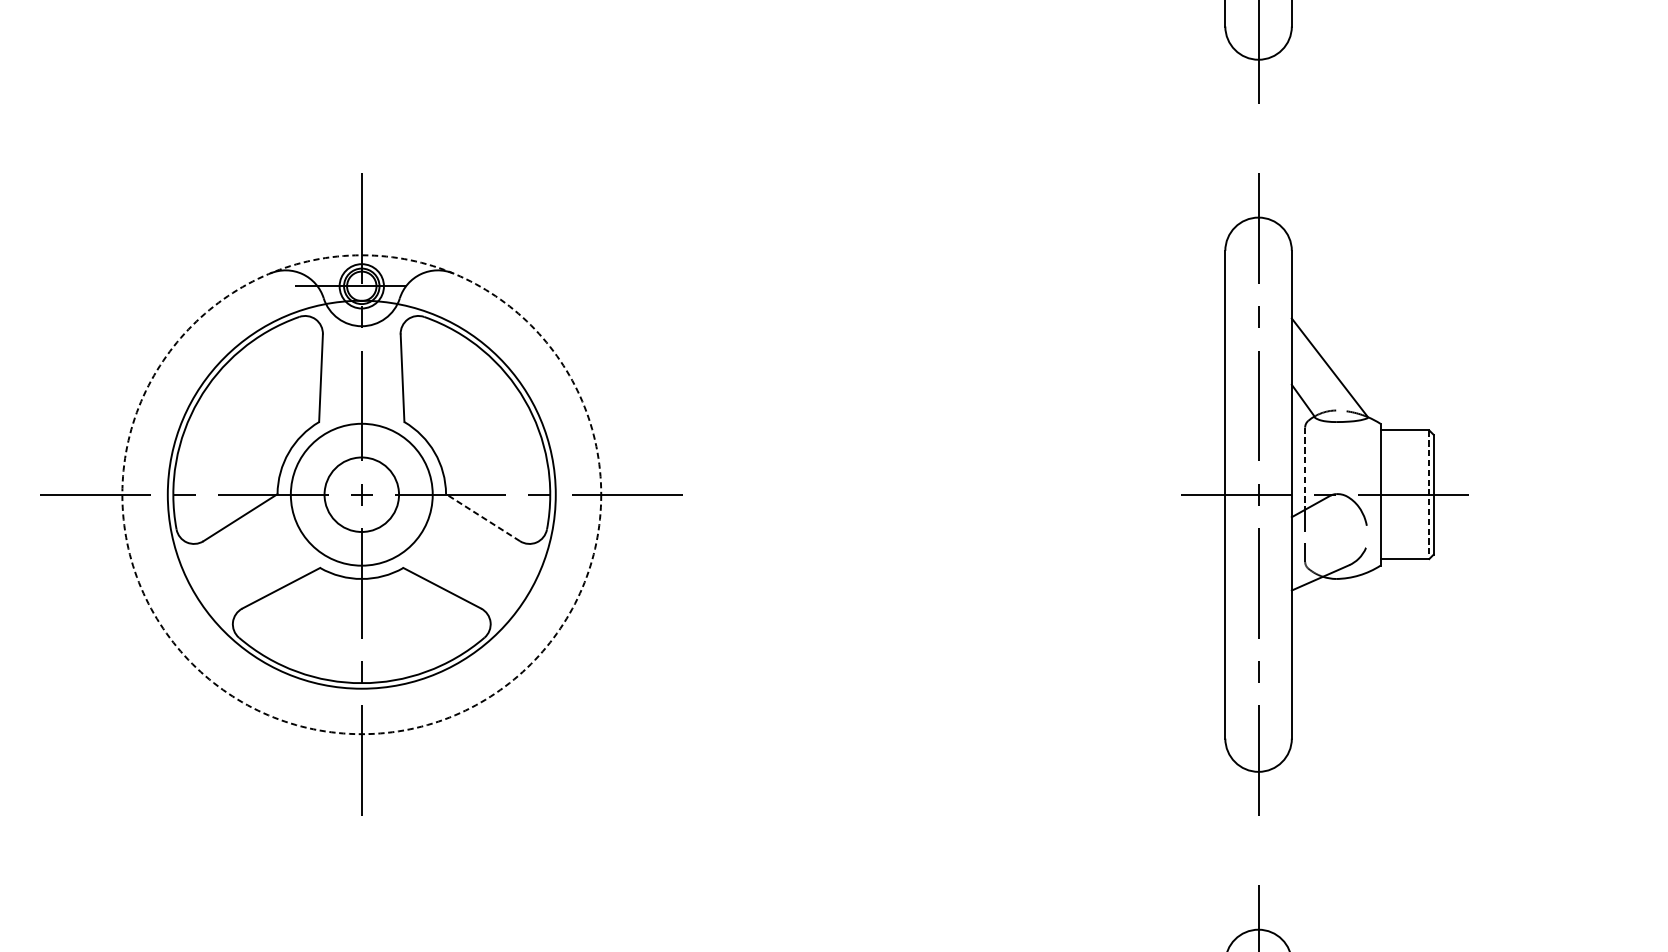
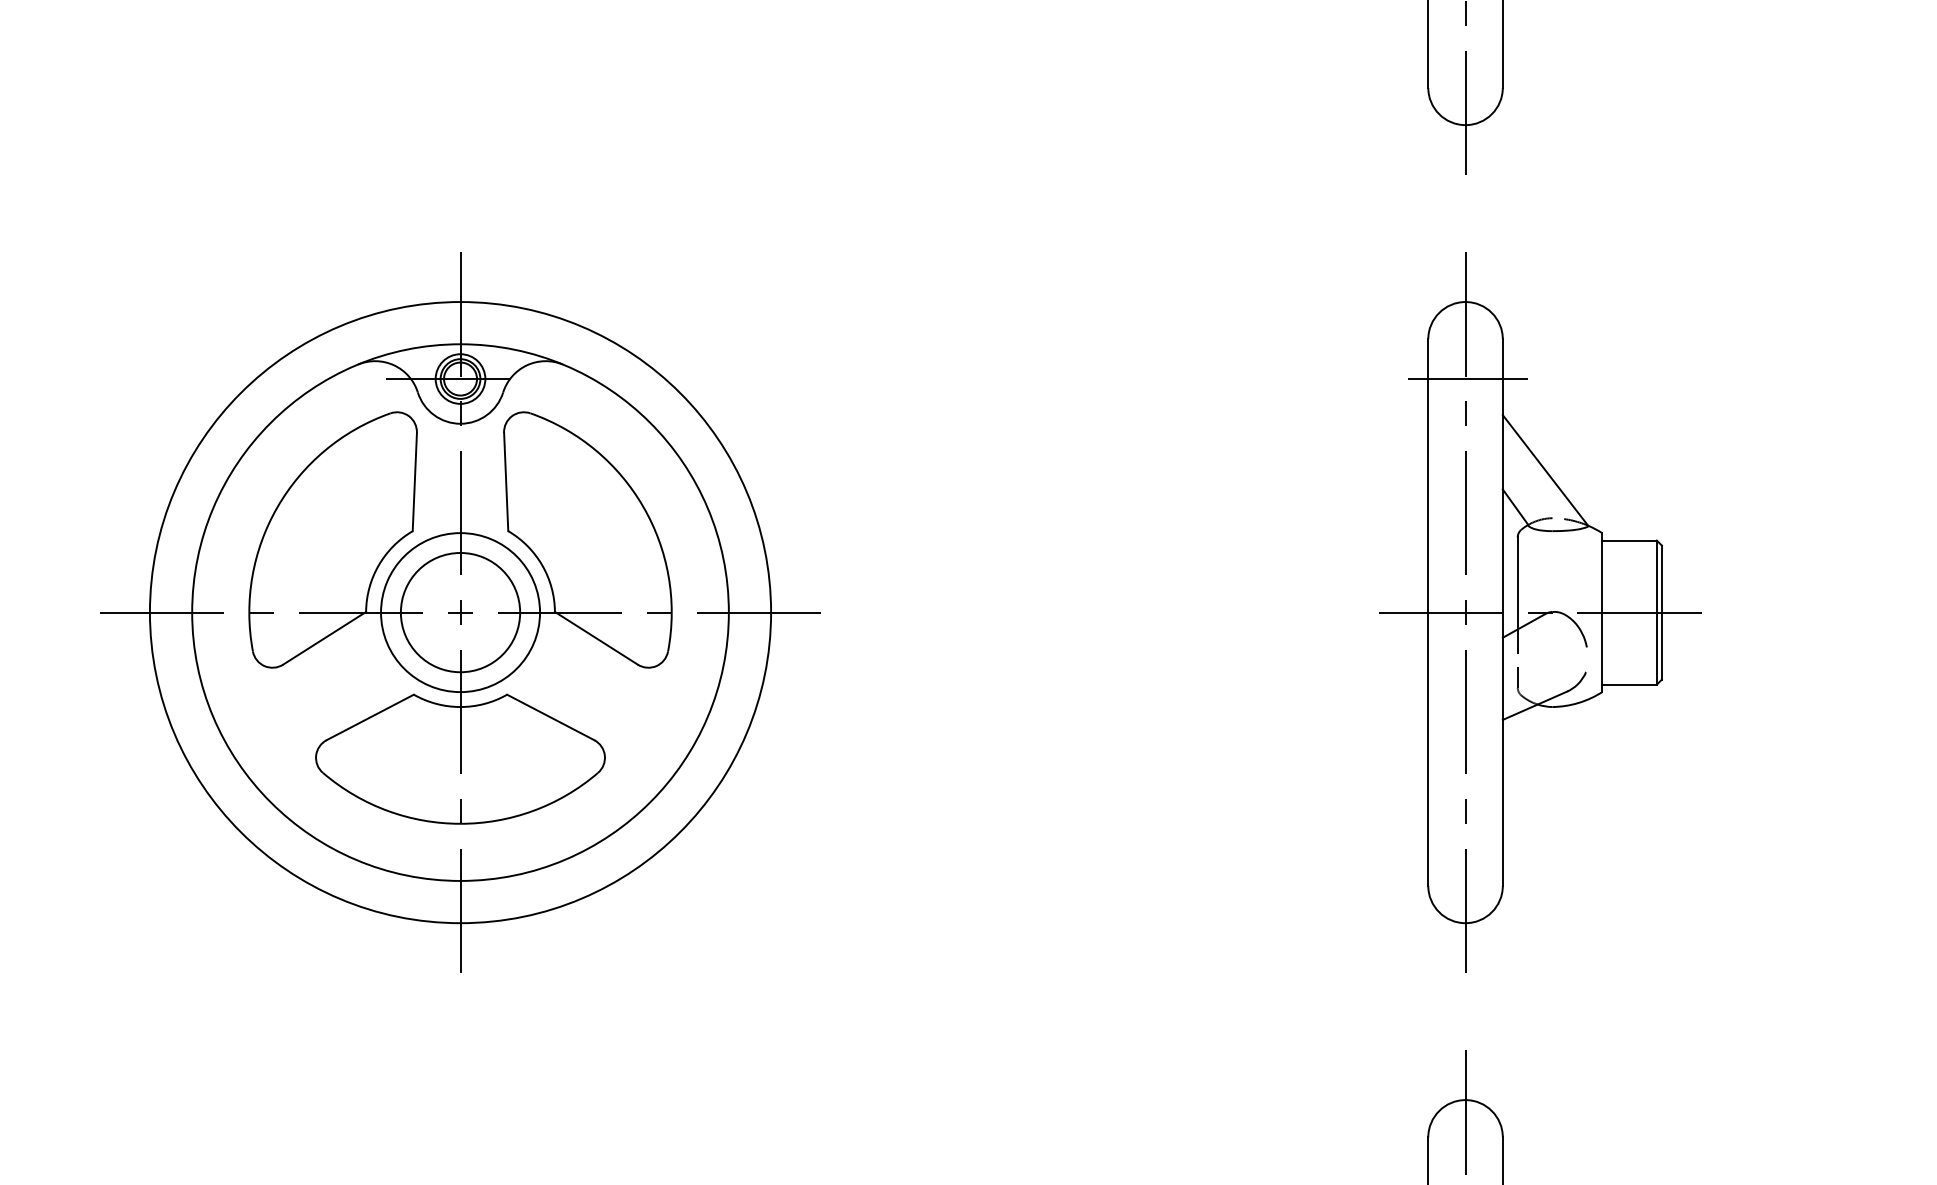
line: (1260, 286) -> (1467, 379), added
line: (1304, 468) -> (1517, 583), dashed -> solid
circle: (361, 494) -> (460, 612), dashed -> solid
circle: (361, 494) -> (460, 612), size x1.43
circle: (361, 494) -> (460, 612), size x1.43
line: (1428, 495) -> (1656, 613), dashed -> solid
line: (483, 517) -> (596, 638), dashed -> solid

